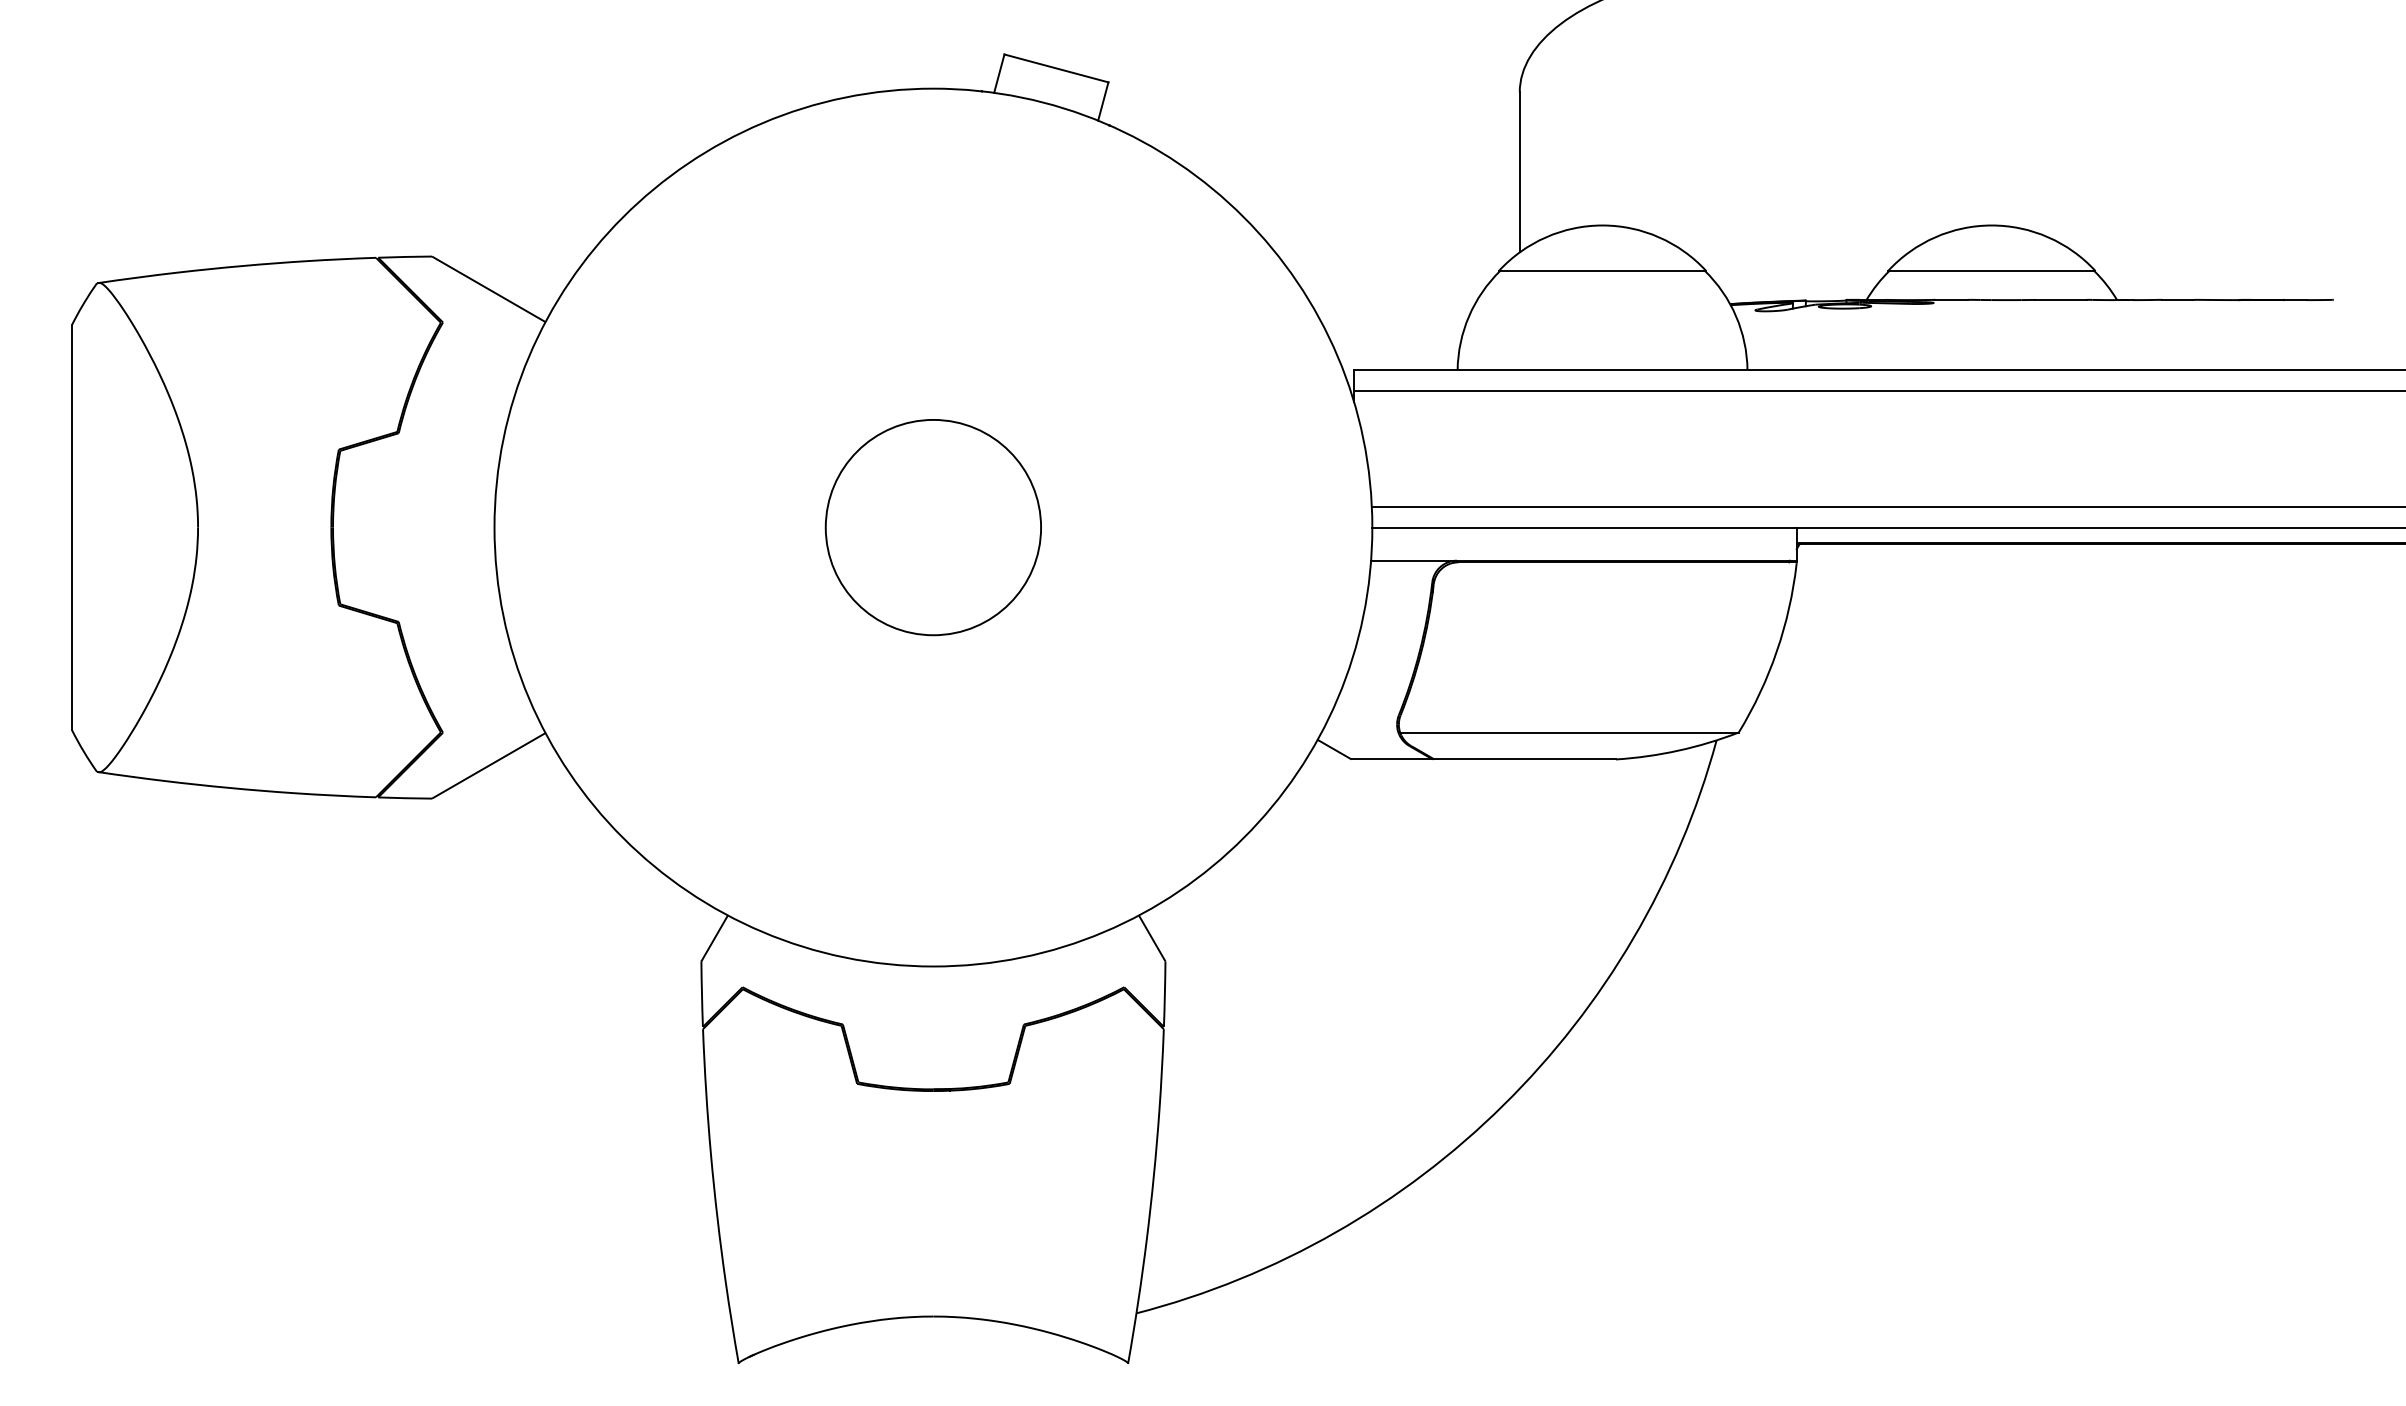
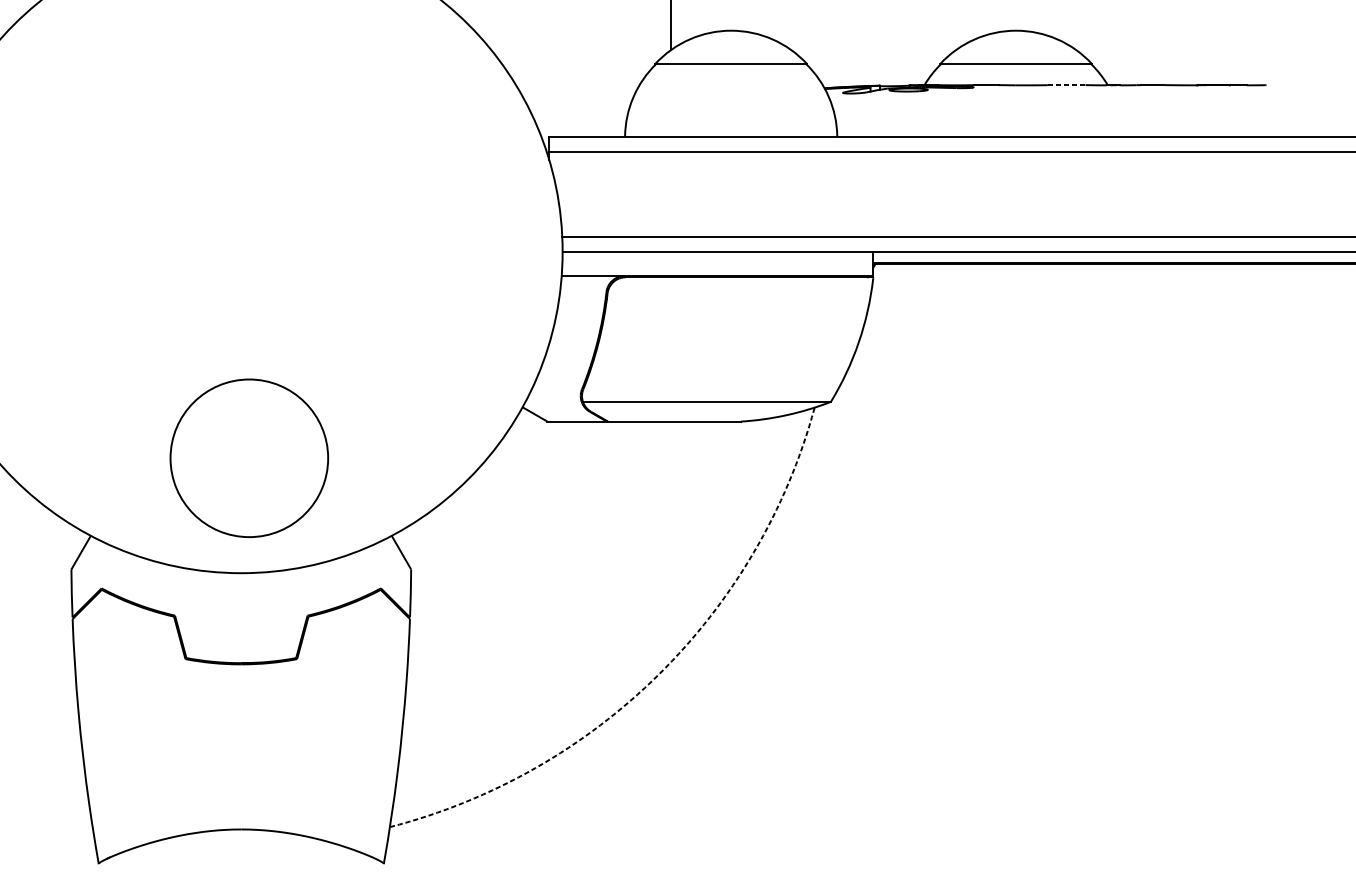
line: (2060, 299) -> (1066, 84), solid -> dashed
circle: (932, 527) -> (248, 458), moved
arc: (1503, 1105) -> (658, 674), solid -> dashed

